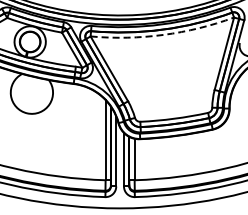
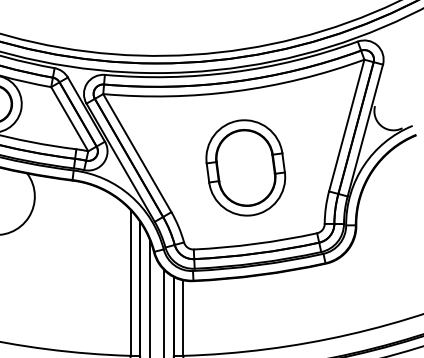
arc: (163, 34) -> (235, 90), dashed -> solid
part: (168, 76) -> (245, 166), added

